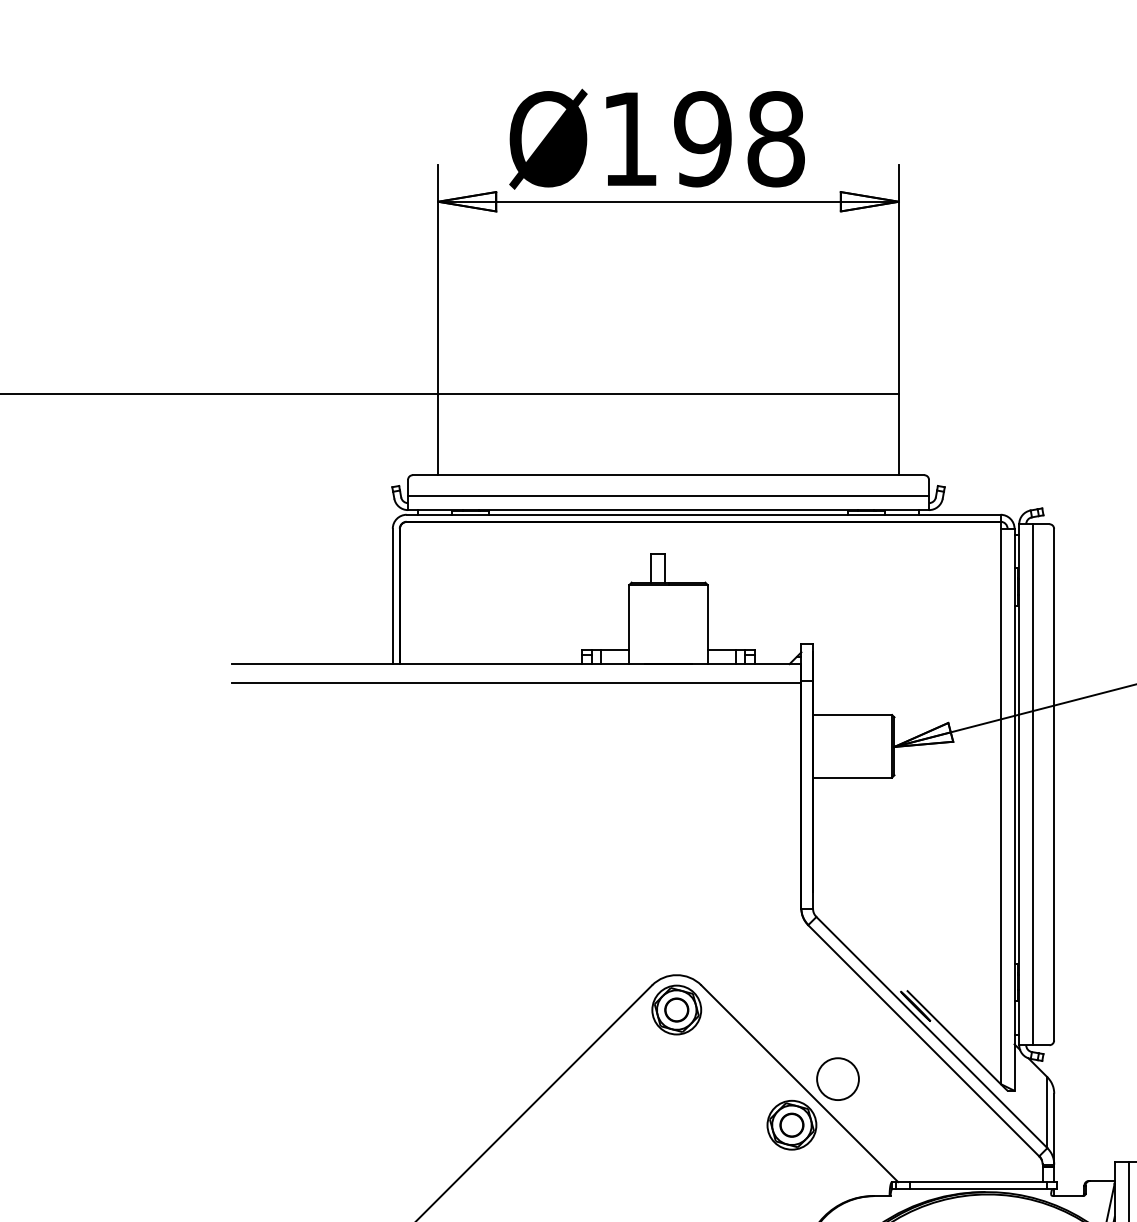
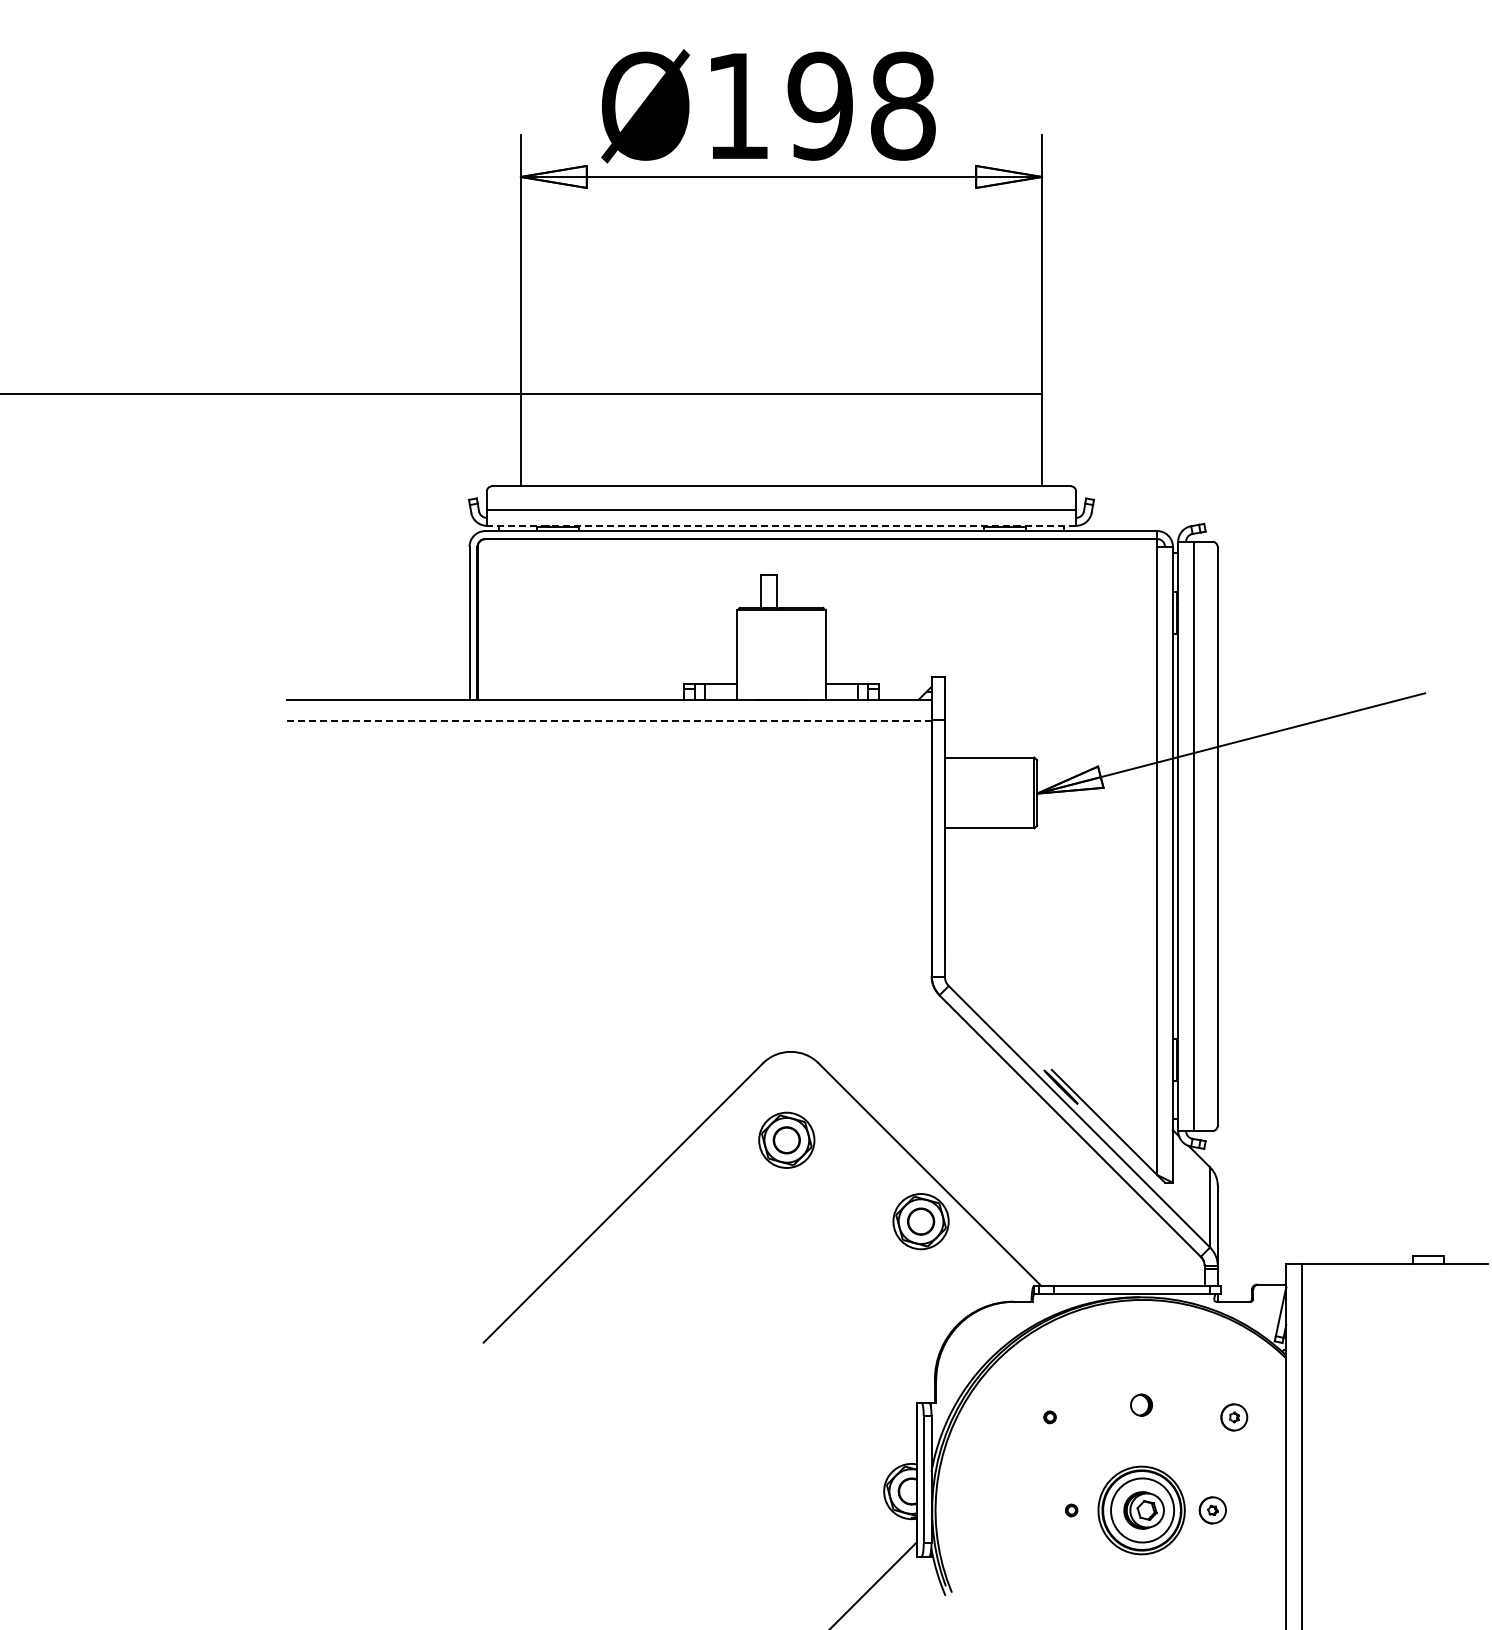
line: (668, 509) -> (781, 525), solid -> dashed
line: (515, 683) -> (608, 721), solid -> dashed
part: (676, 1009) -> (786, 1139), moved
circle: (837, 1079) -> (972, 1169), removed

